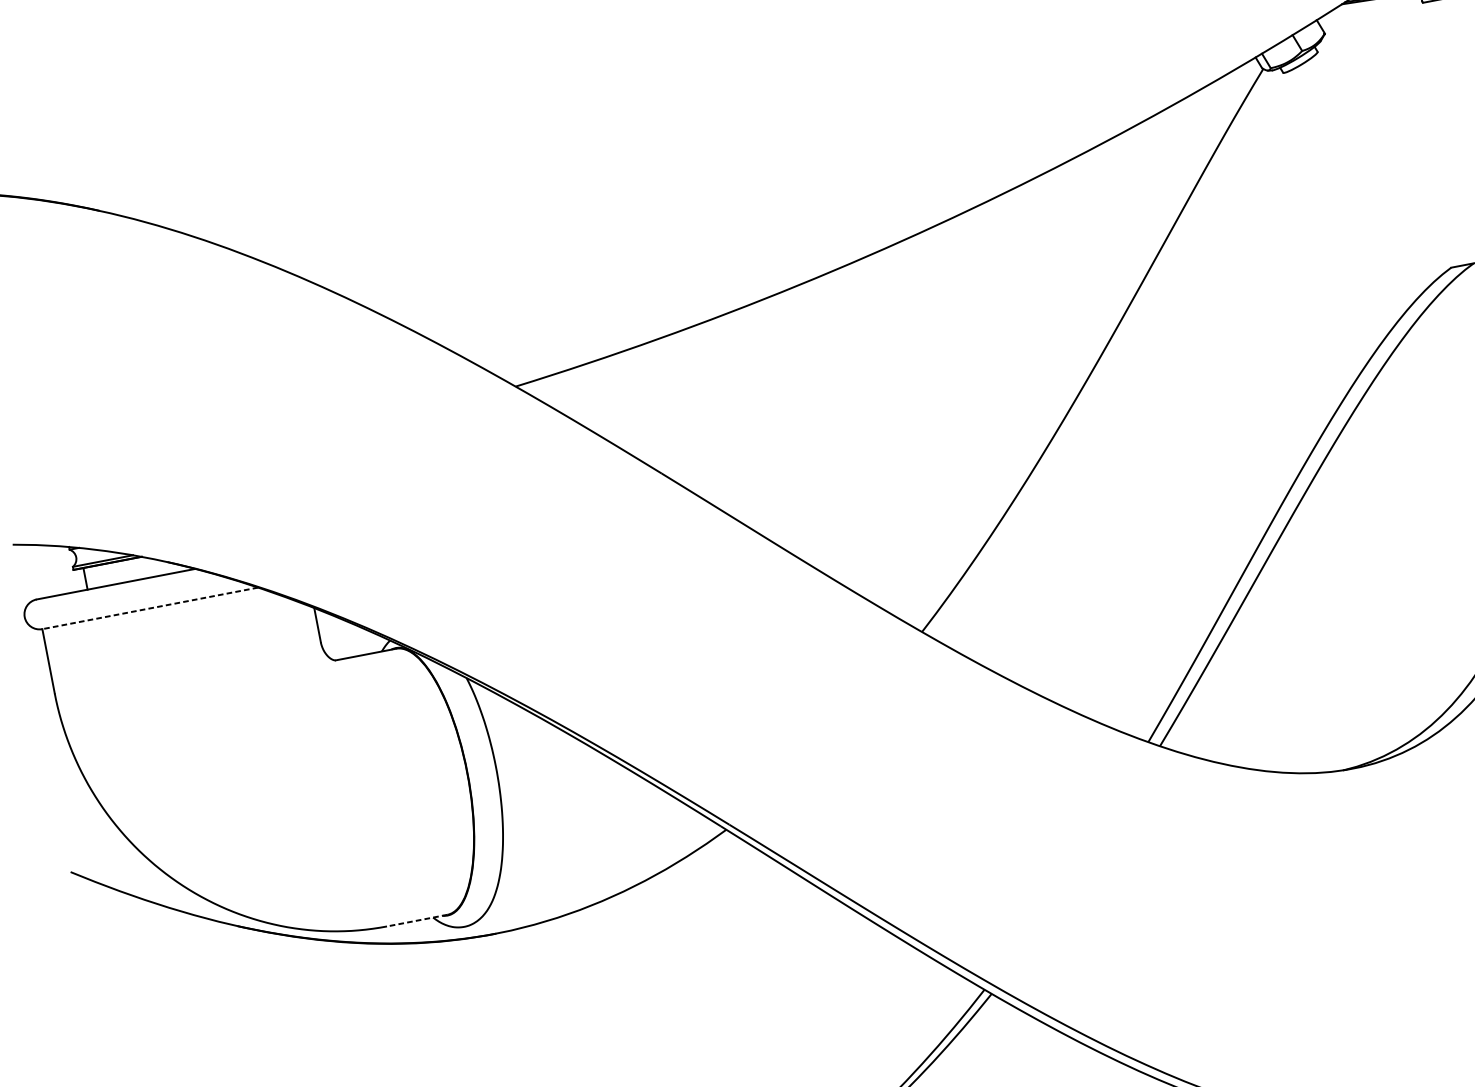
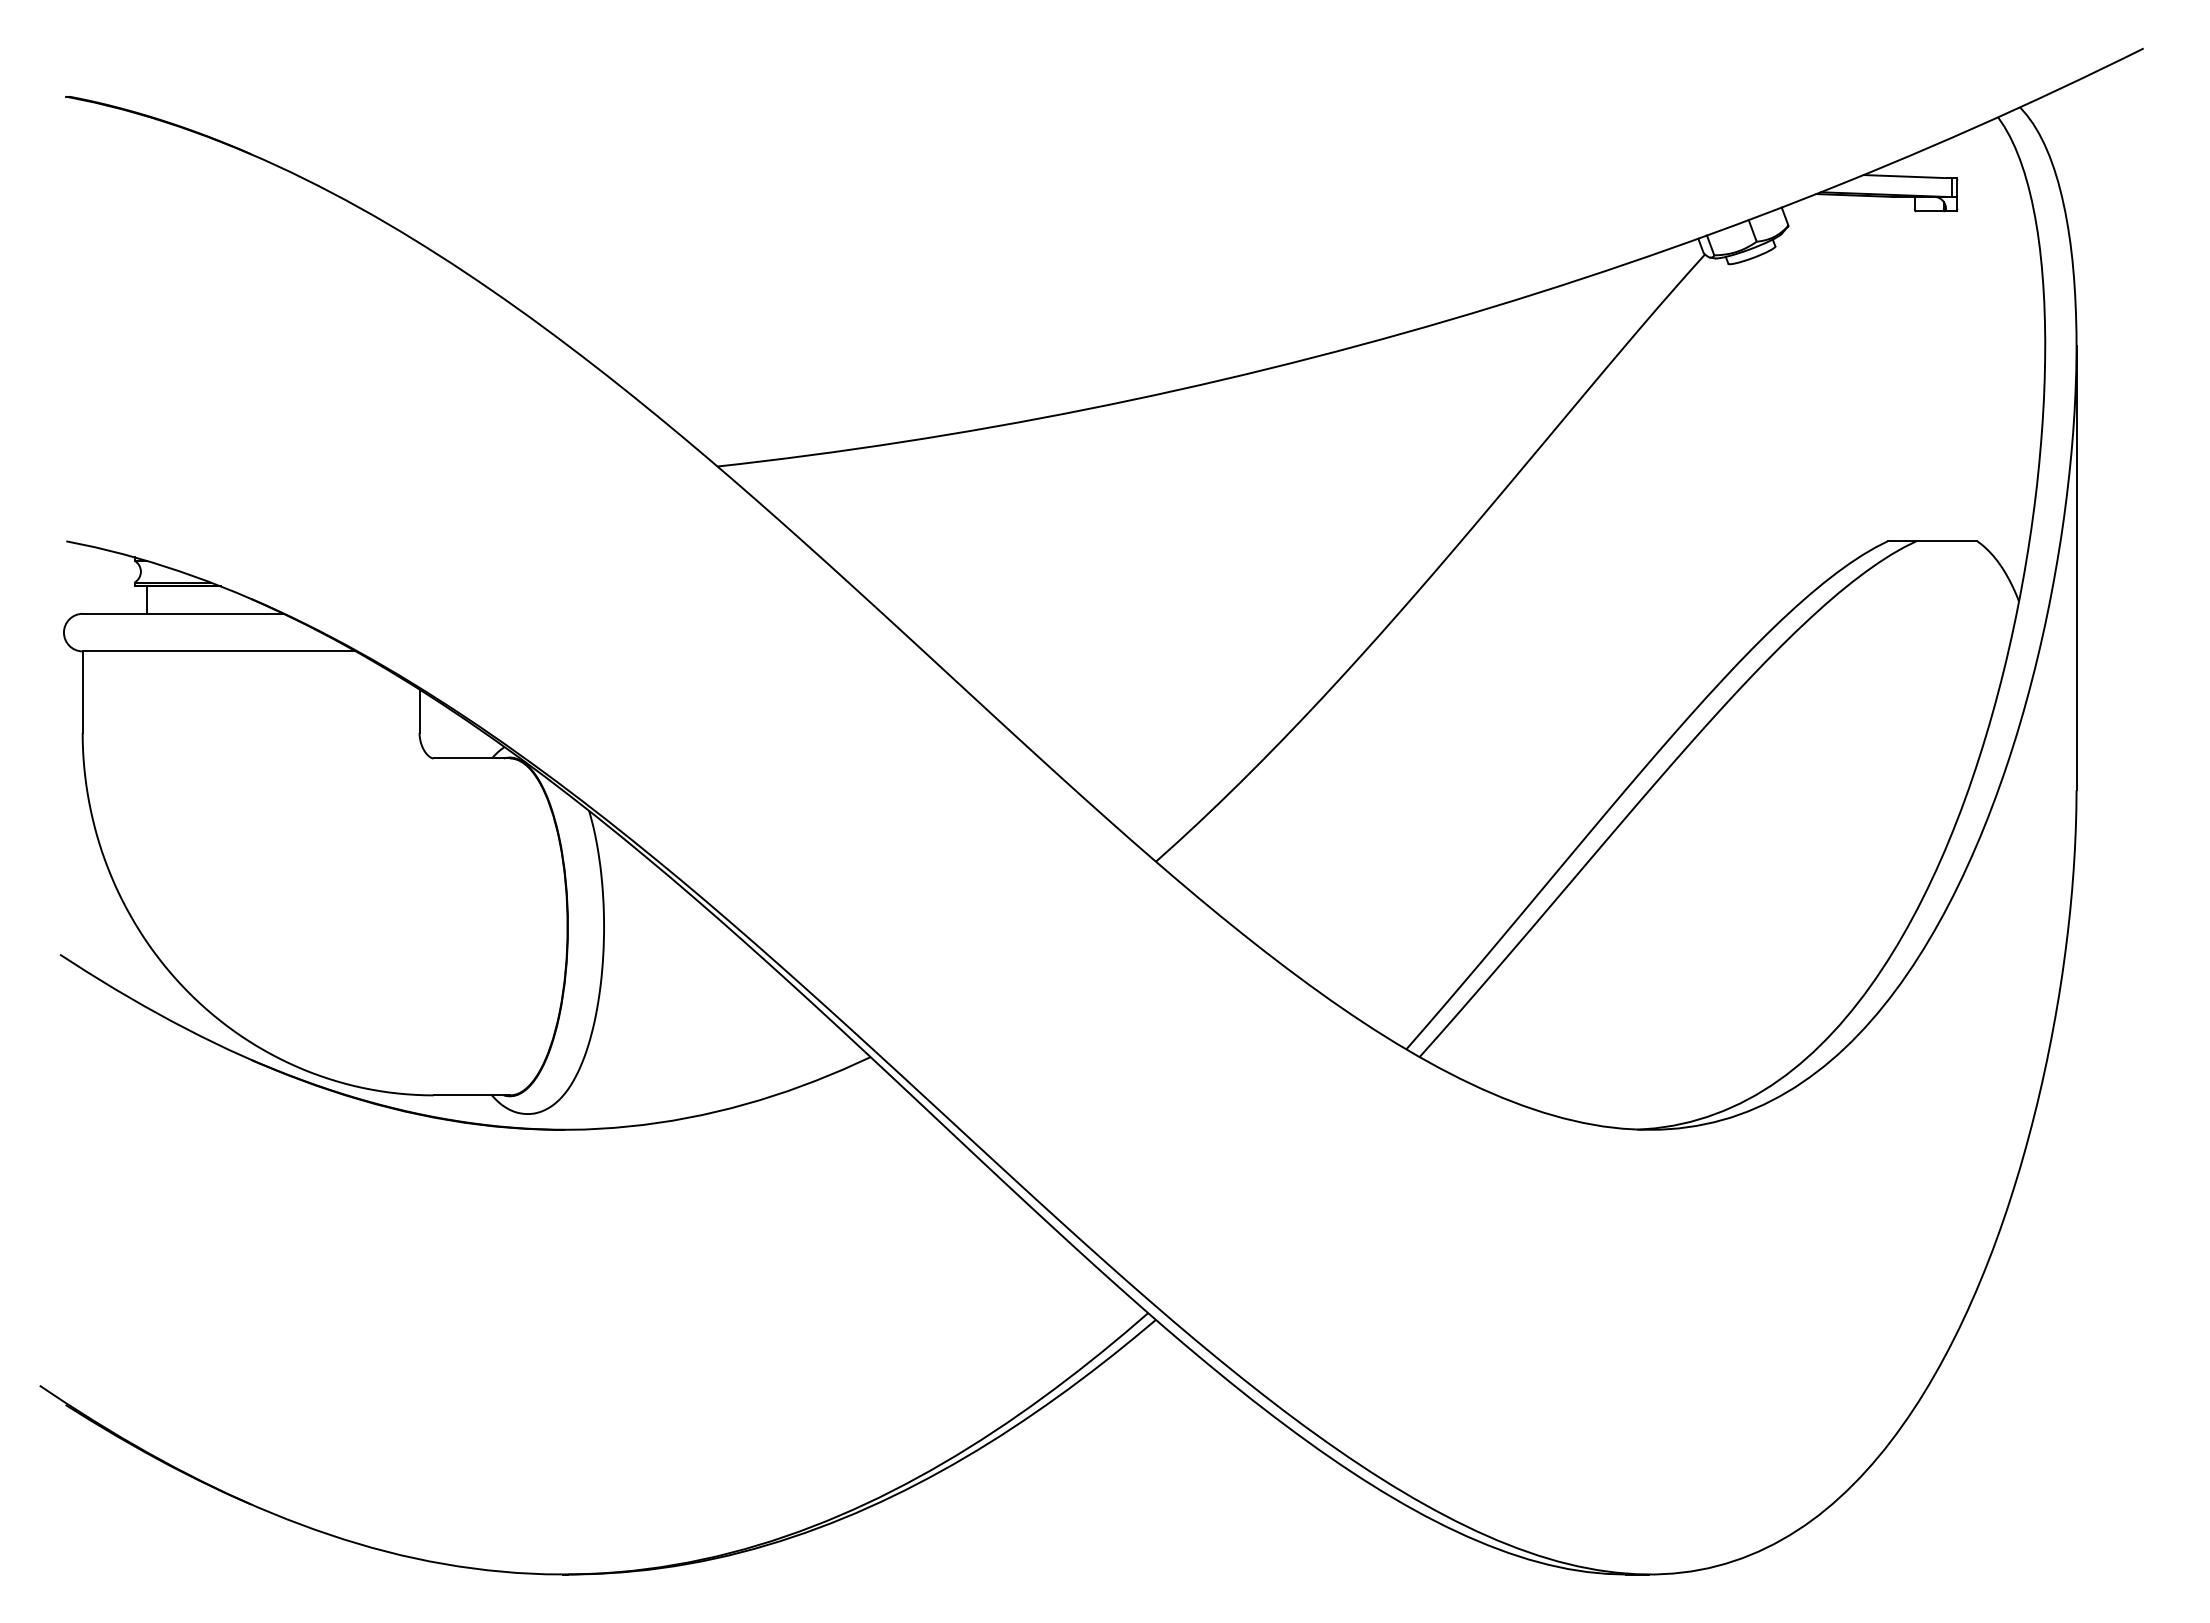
line: (150, 608) -> (219, 651), dashed -> solid
line: (417, 920) -> (471, 1095), dashed -> solid

